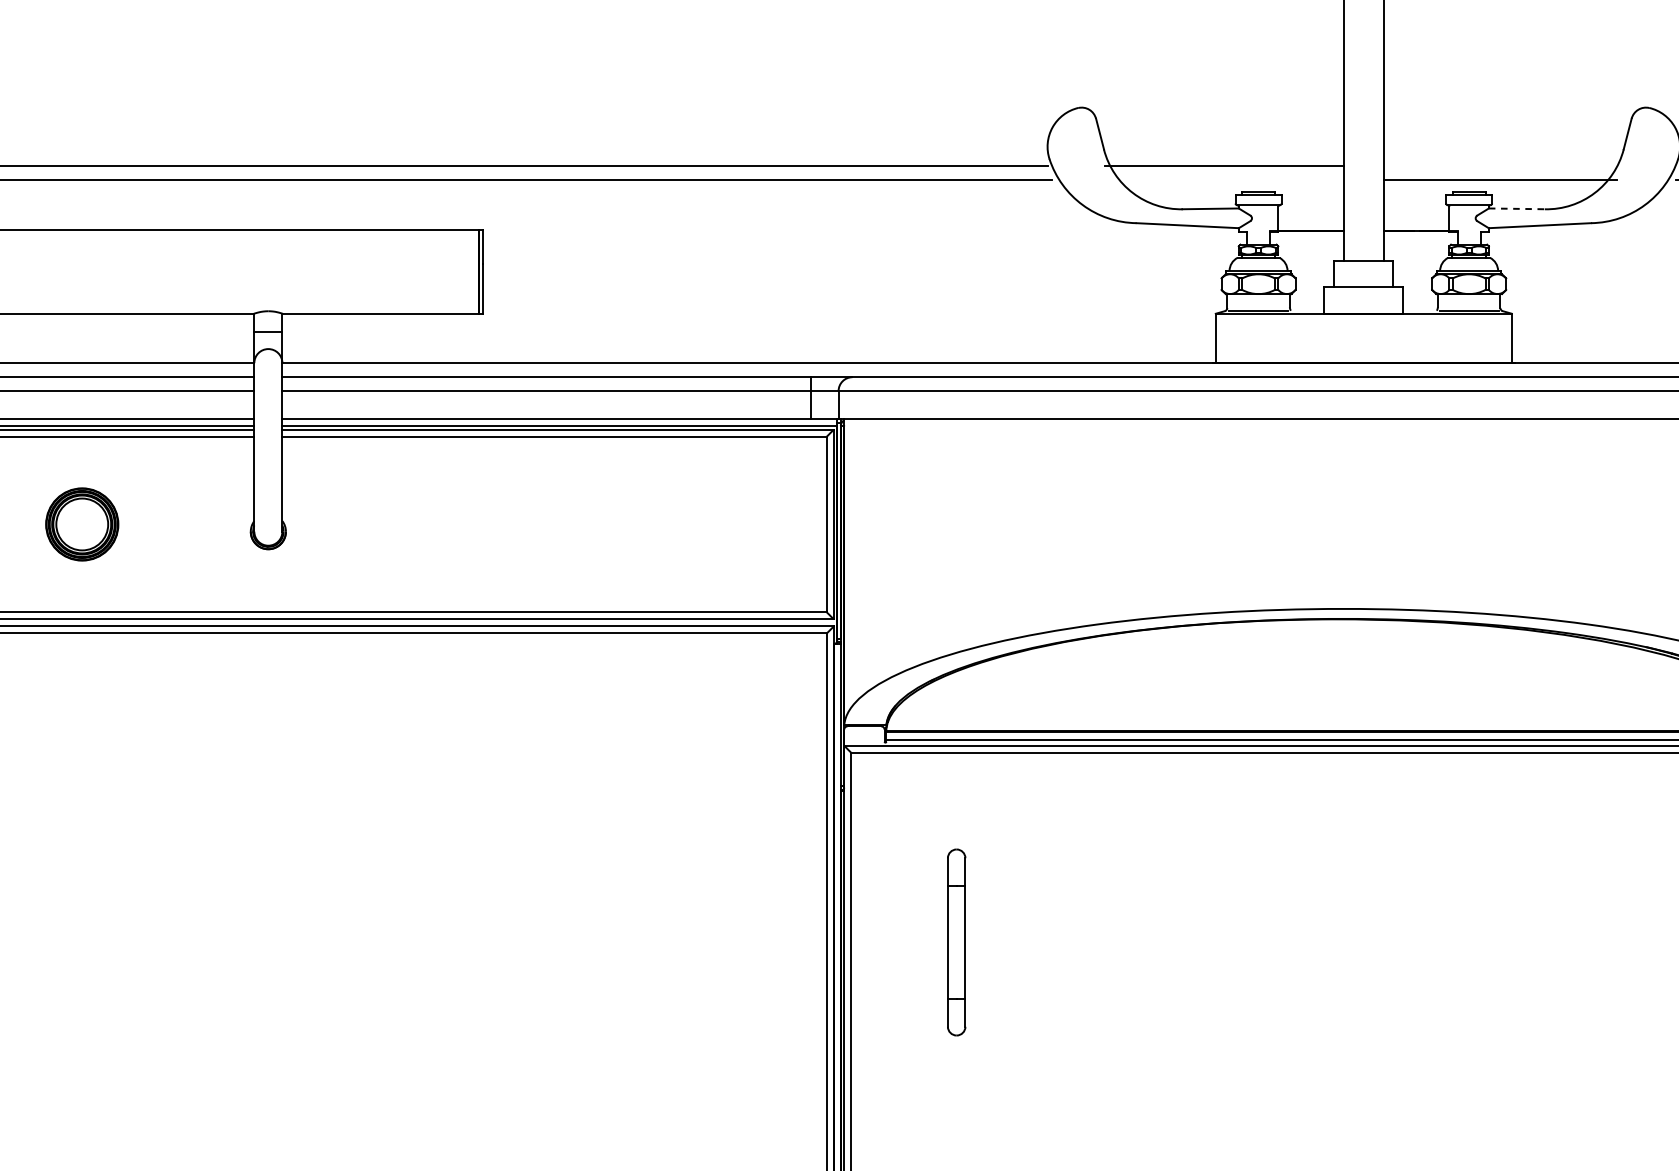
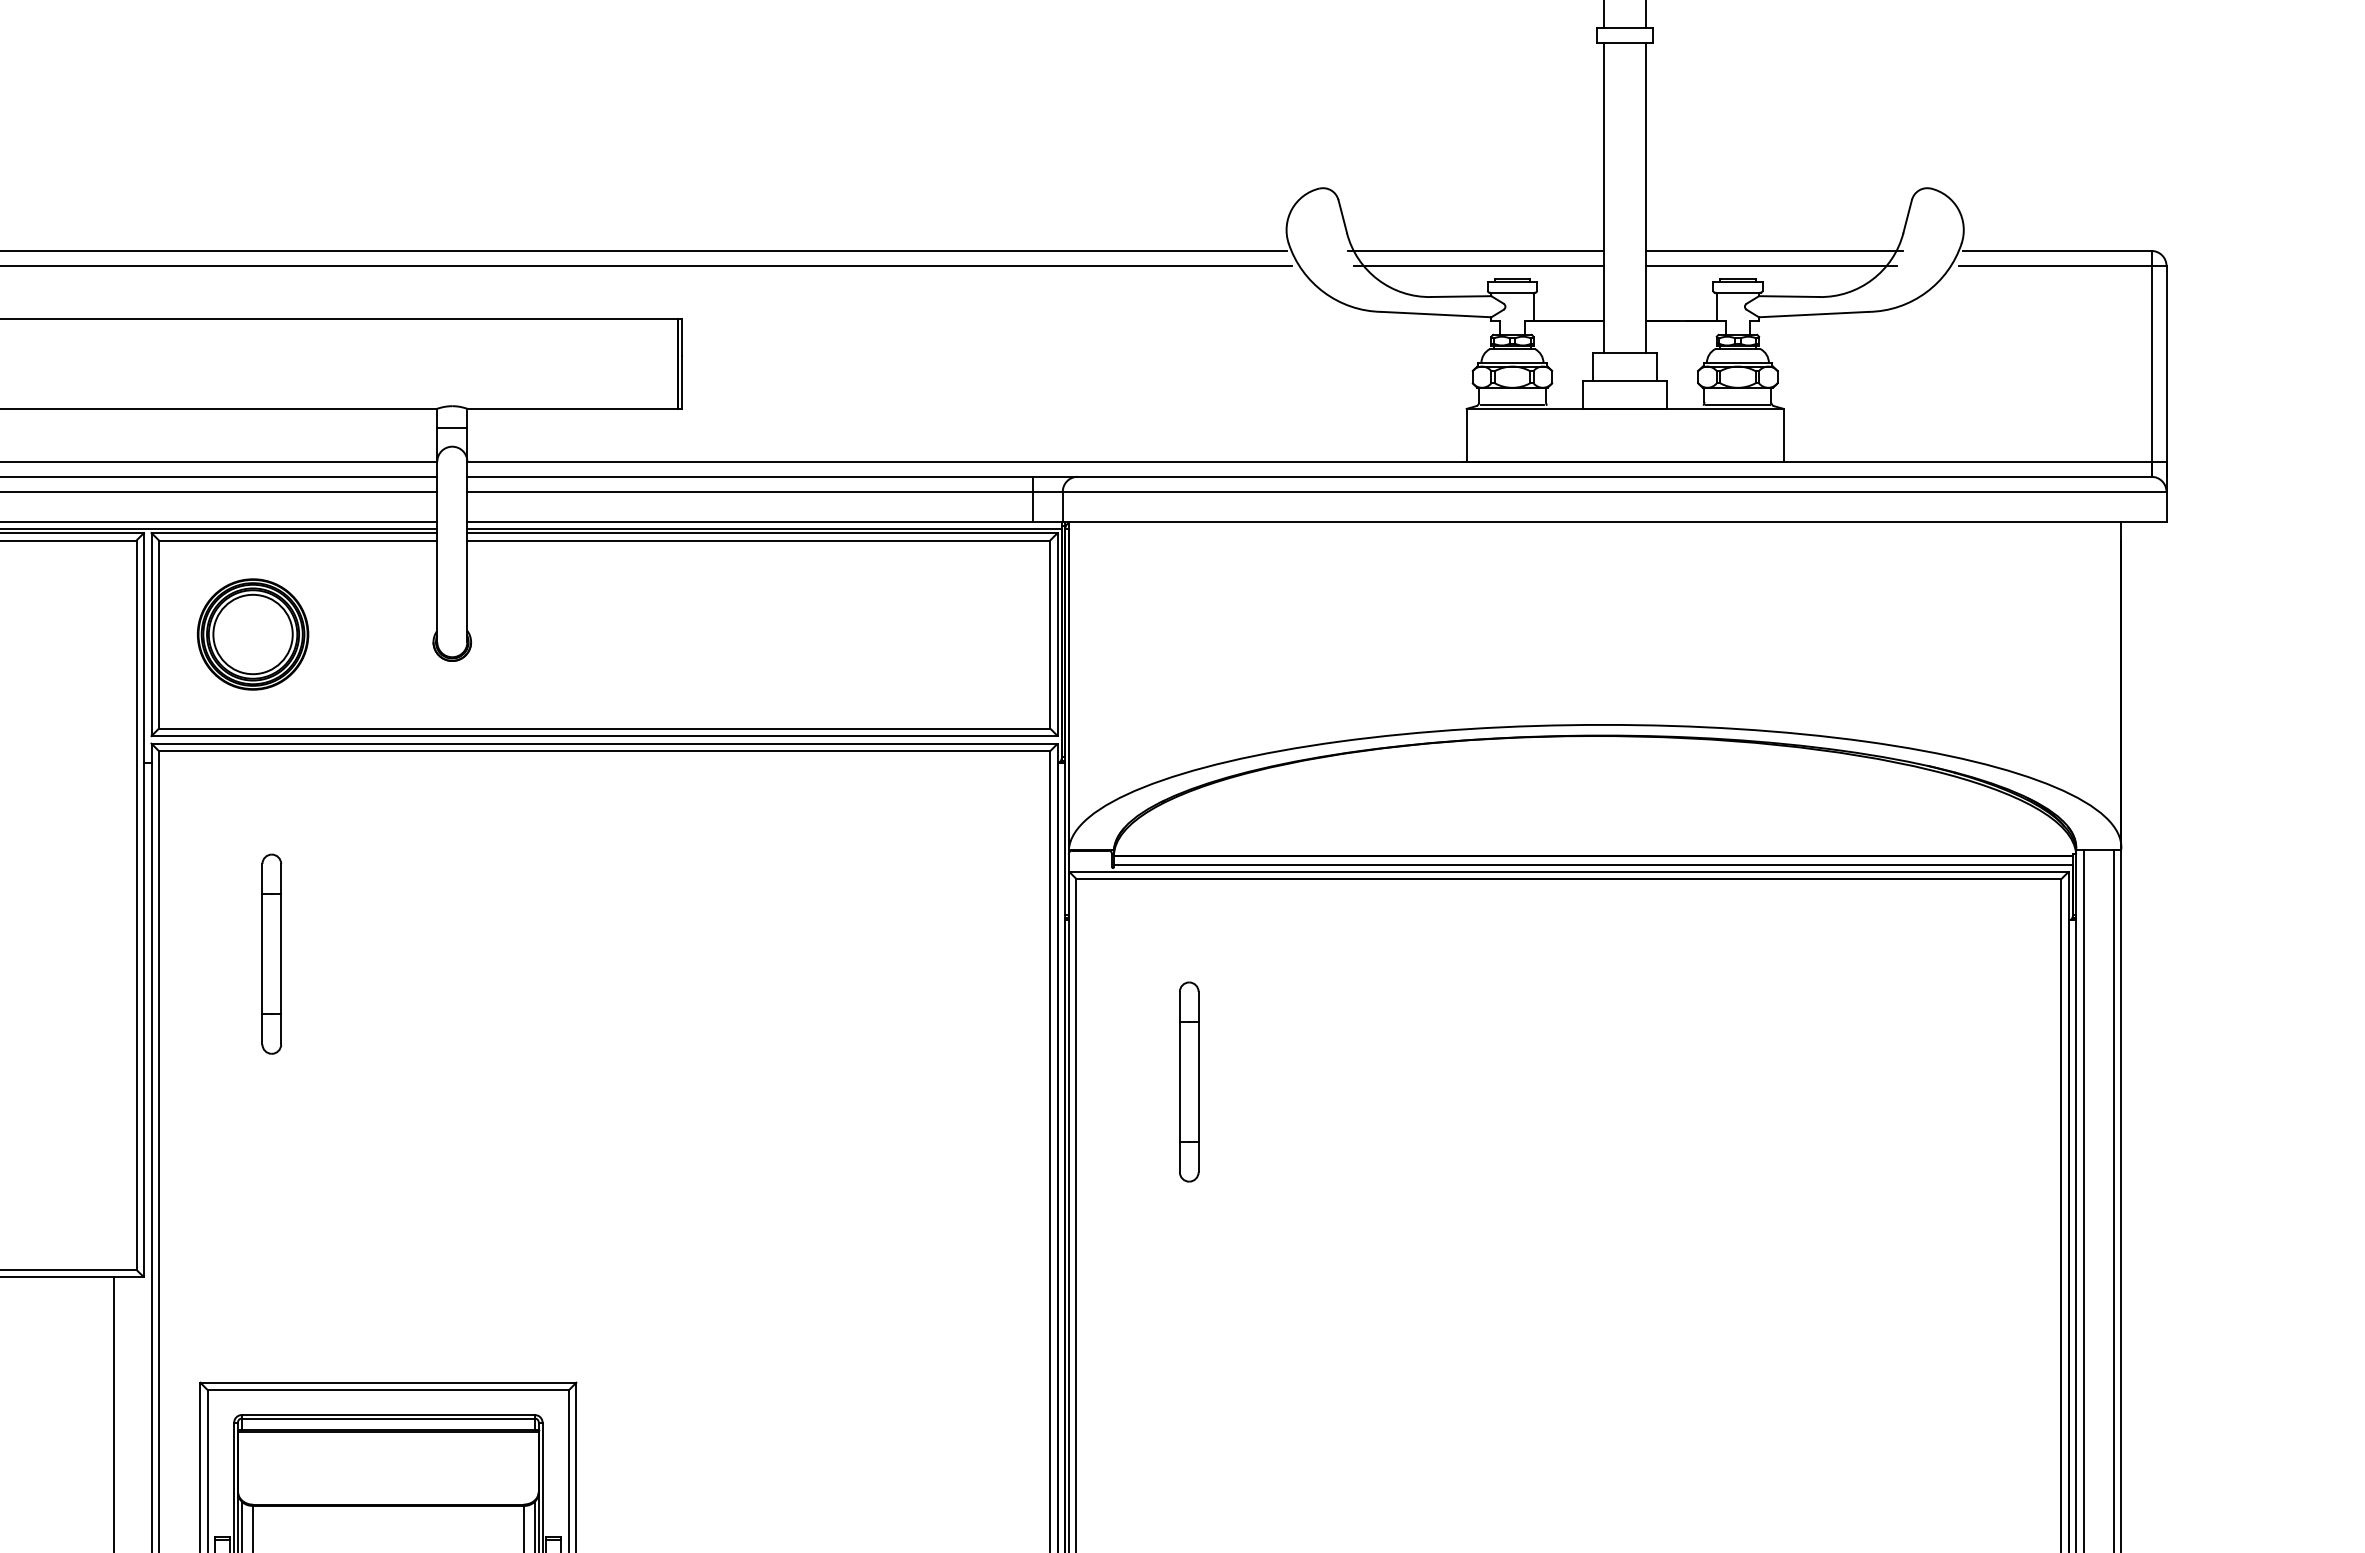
line: (1503, 165) -> (1774, 250), added
line: (1226, 179) -> (1478, 265), added
line: (1517, 208) -> (1789, 296), dashed -> solid
part: (81, 524) -> (252, 634), size x1.43
part: (99, 822) -> (271, 953), added

